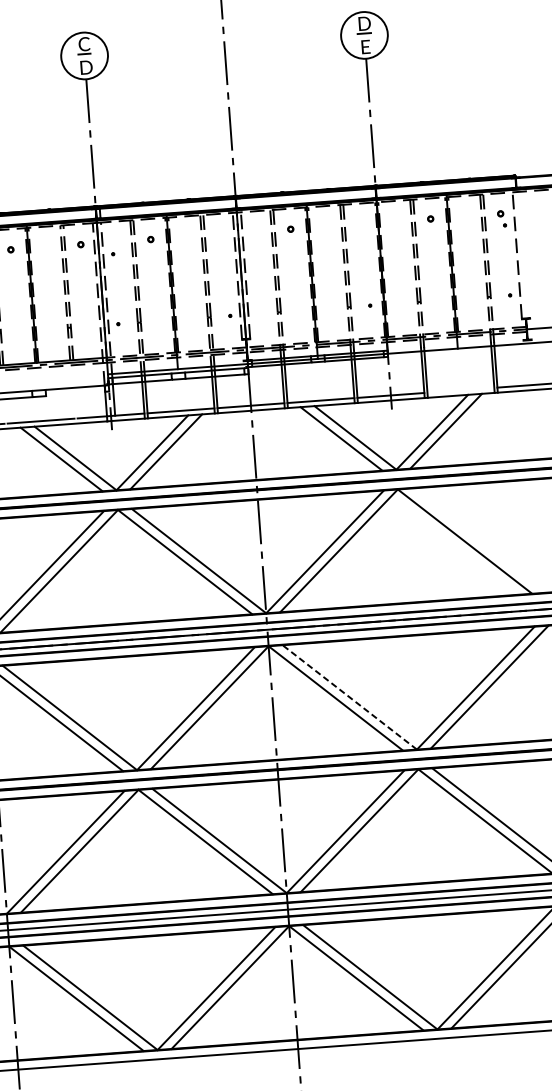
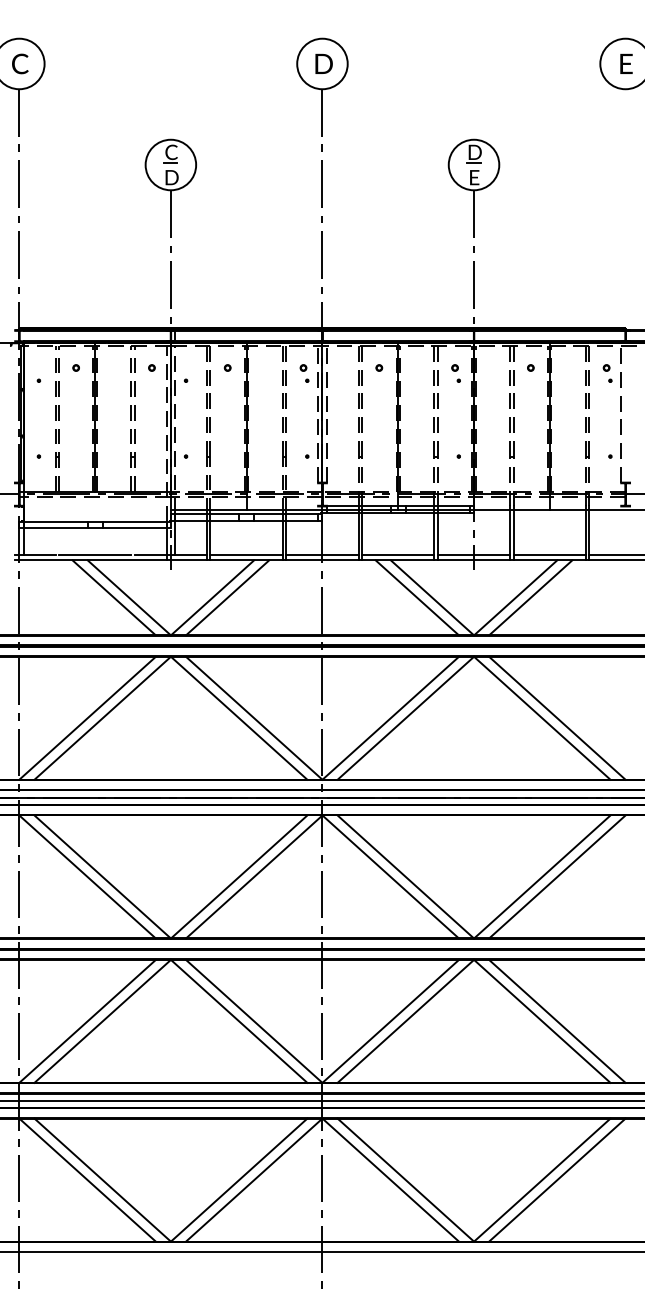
part: (361, 229) -> (455, 373), added
part: (222, 239) -> (304, 373), added
line: (460, 389) -> (549, 554), added
line: (75, 394) -> (134, 528), added
line: (479, 539) -> (557, 717), added
line: (349, 697) -> (405, 877), dashed -> solid

